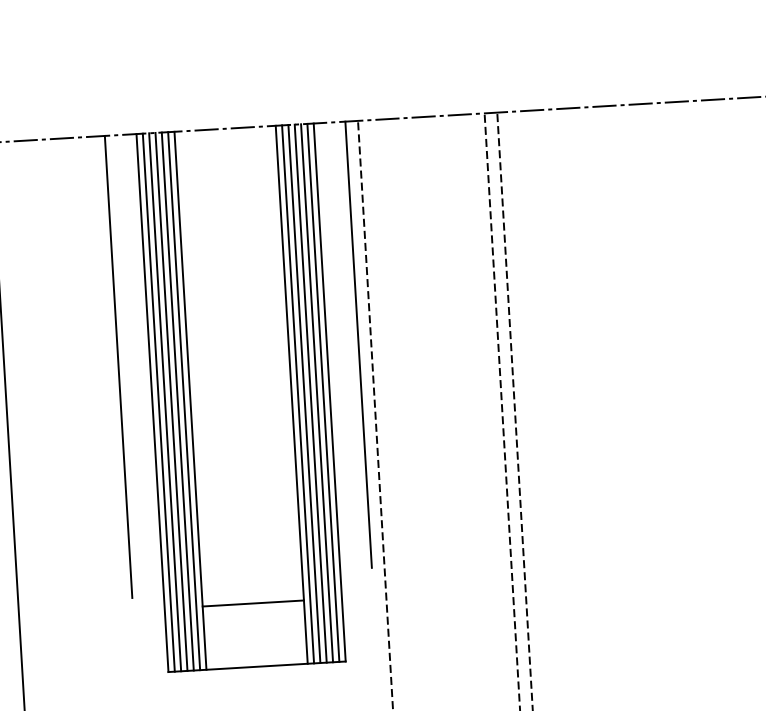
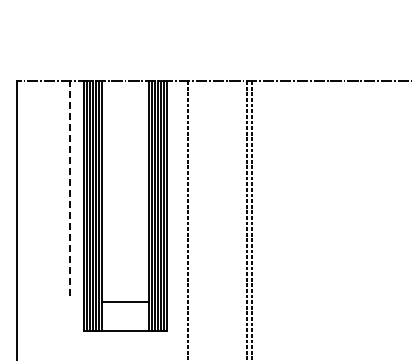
line: (358, 344) -> (181, 184), removed
line: (118, 367) -> (69, 188), solid -> dashed

